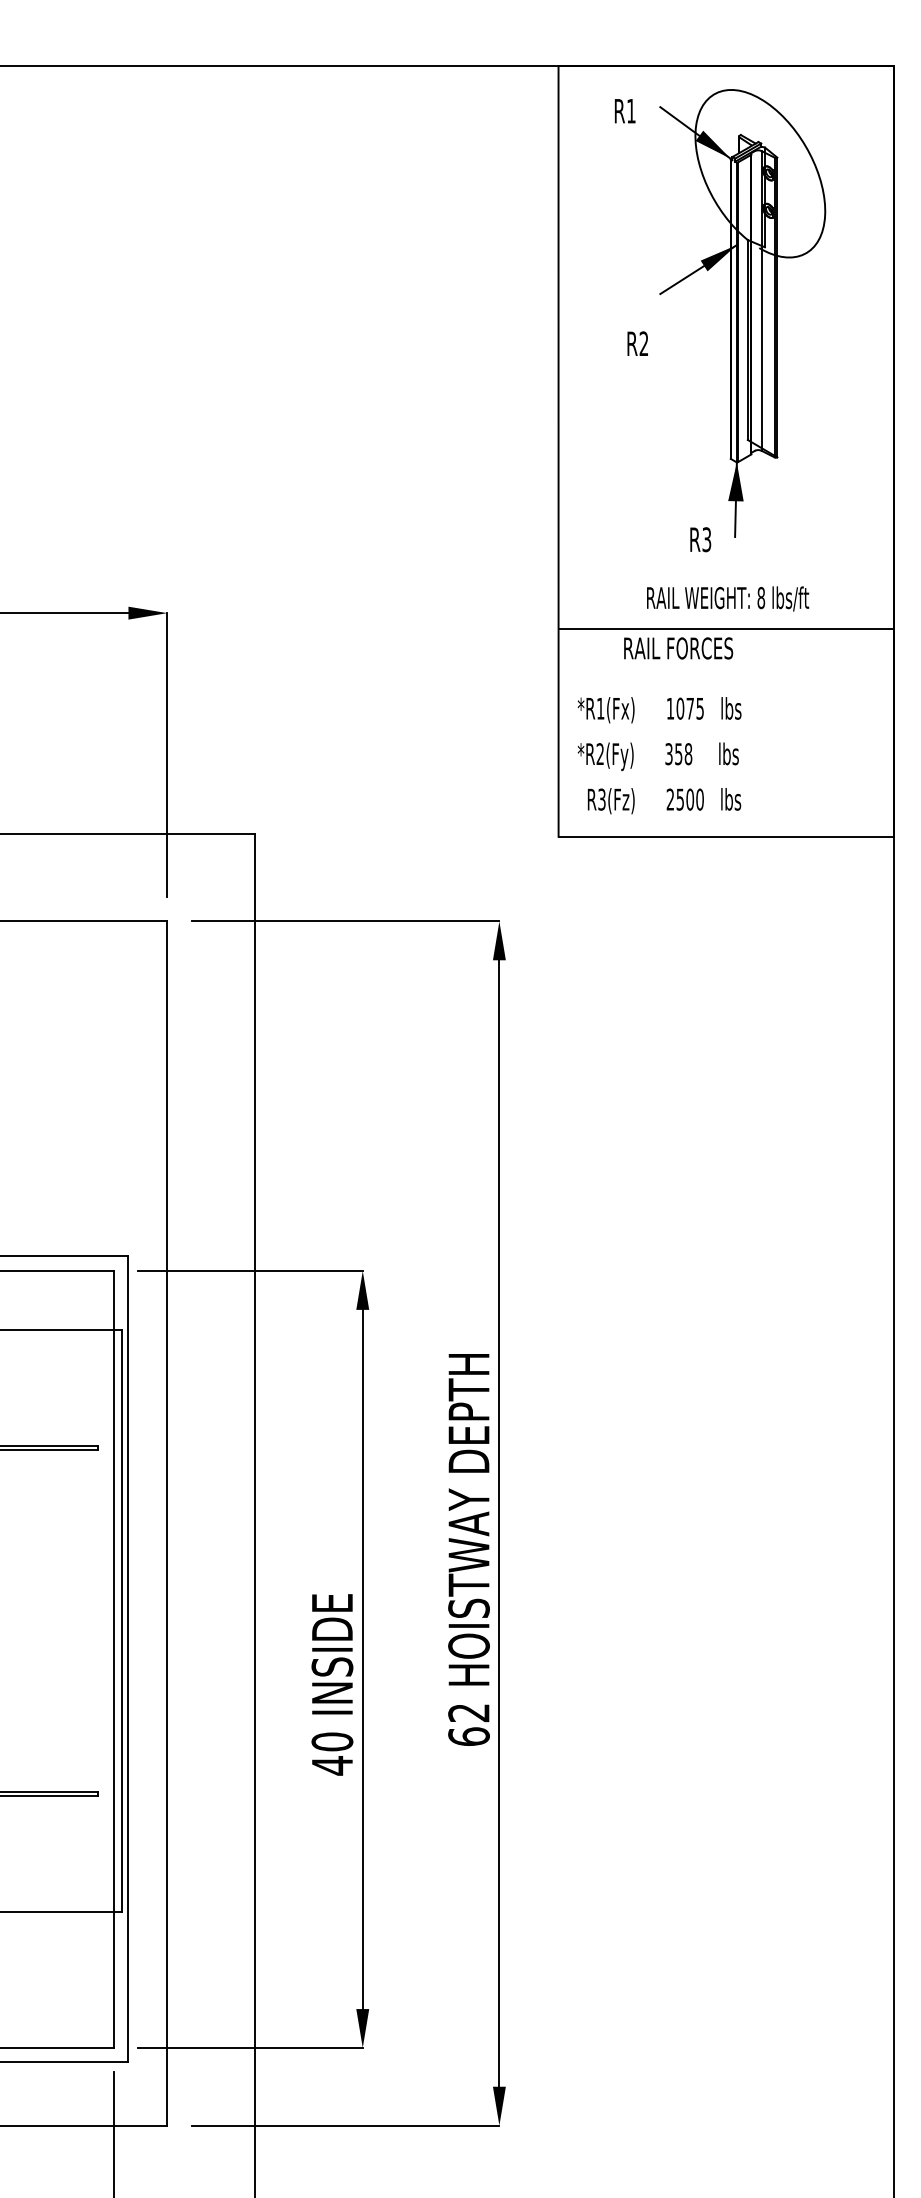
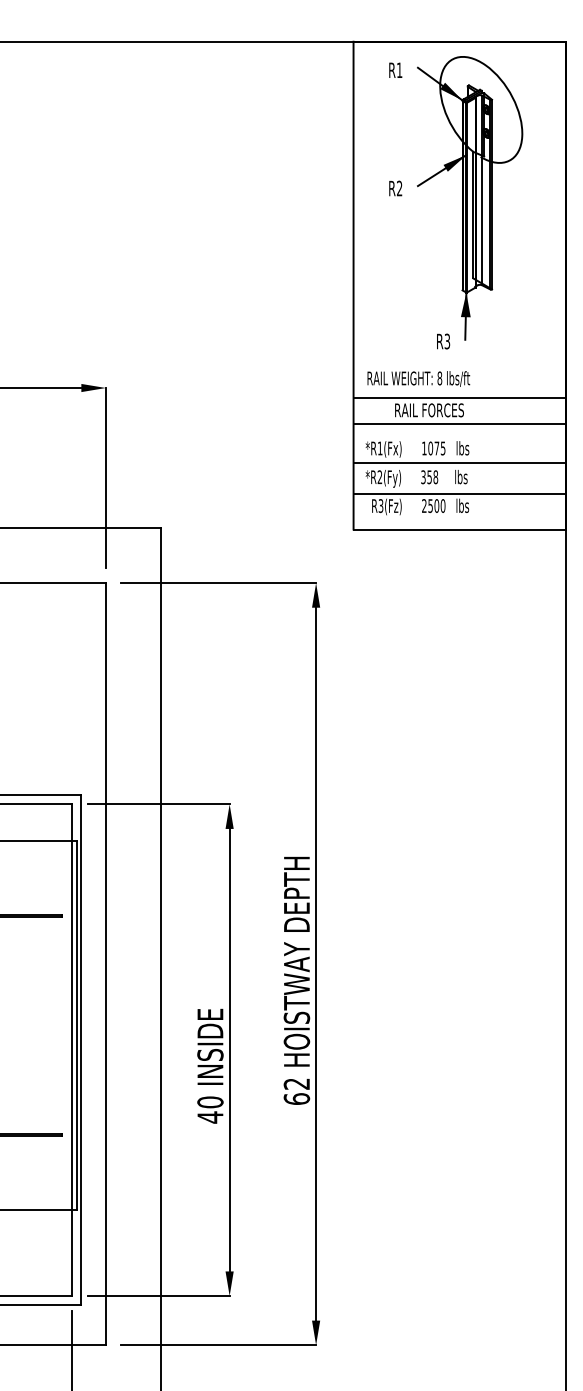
text: (637, 343) -> (395, 188), moved
text: (727, 598) -> (418, 378), moved
line: (725, 670) -> (459, 424), added
line: (725, 732) -> (459, 463), added
line: (725, 779) -> (459, 493), added

